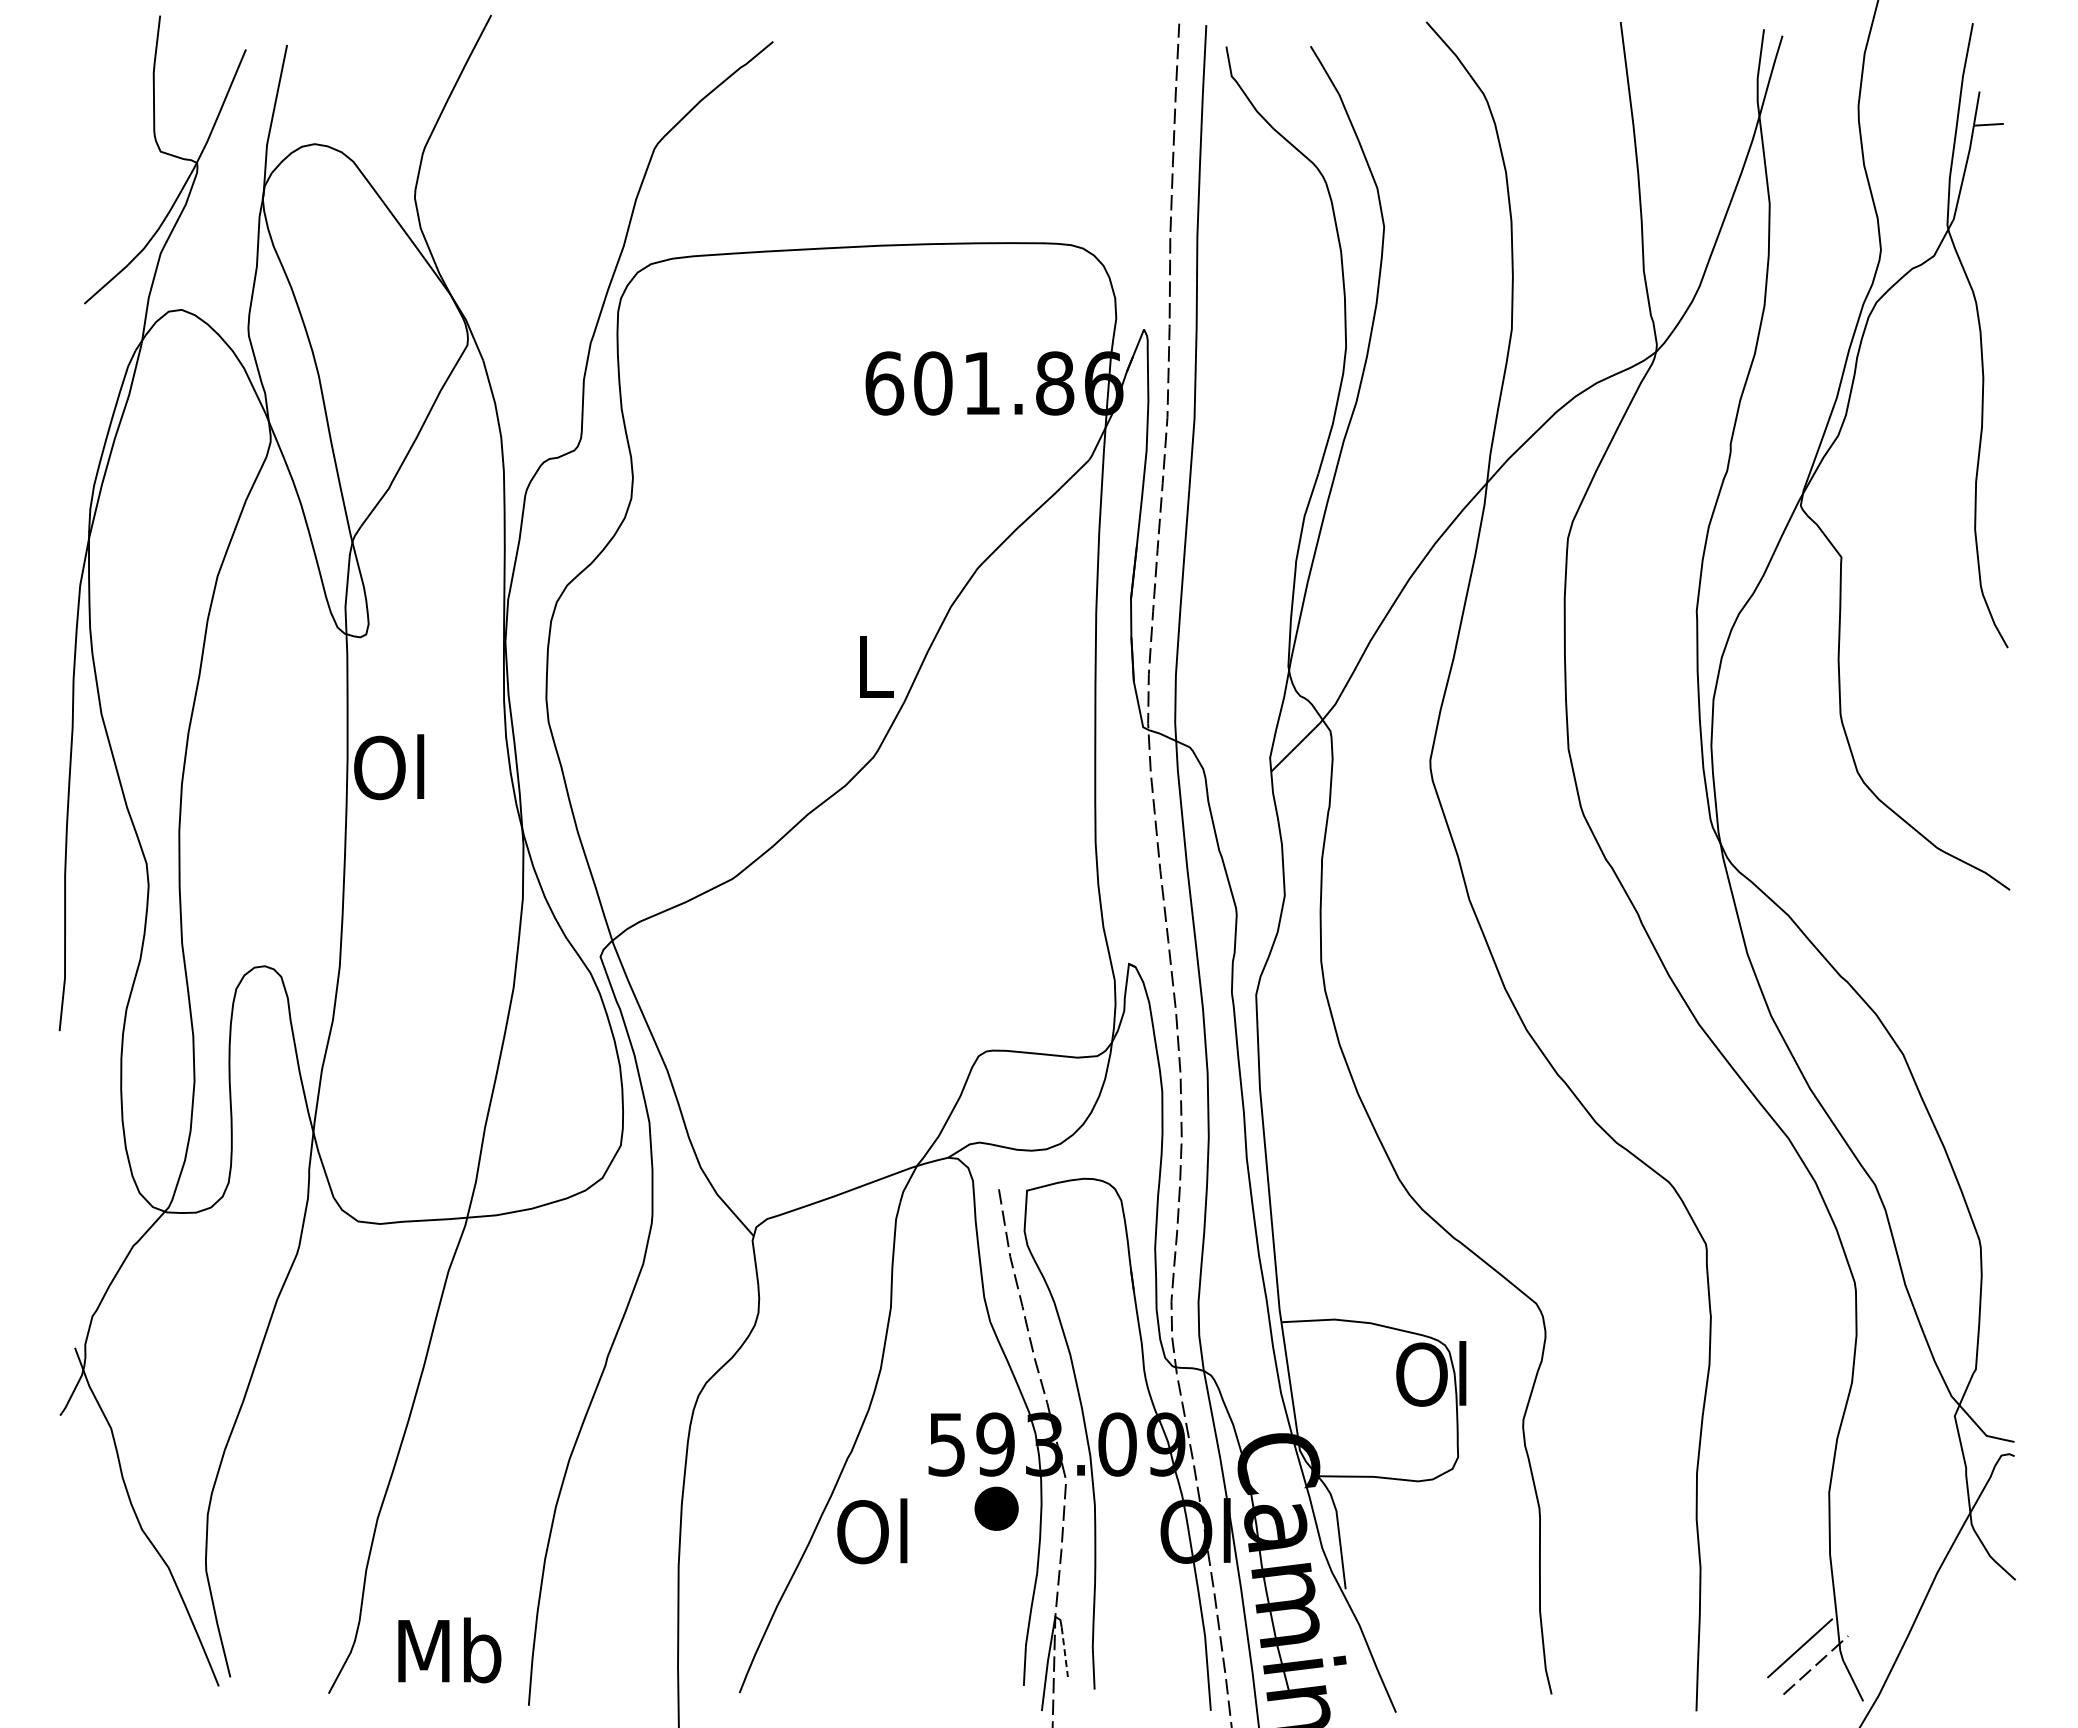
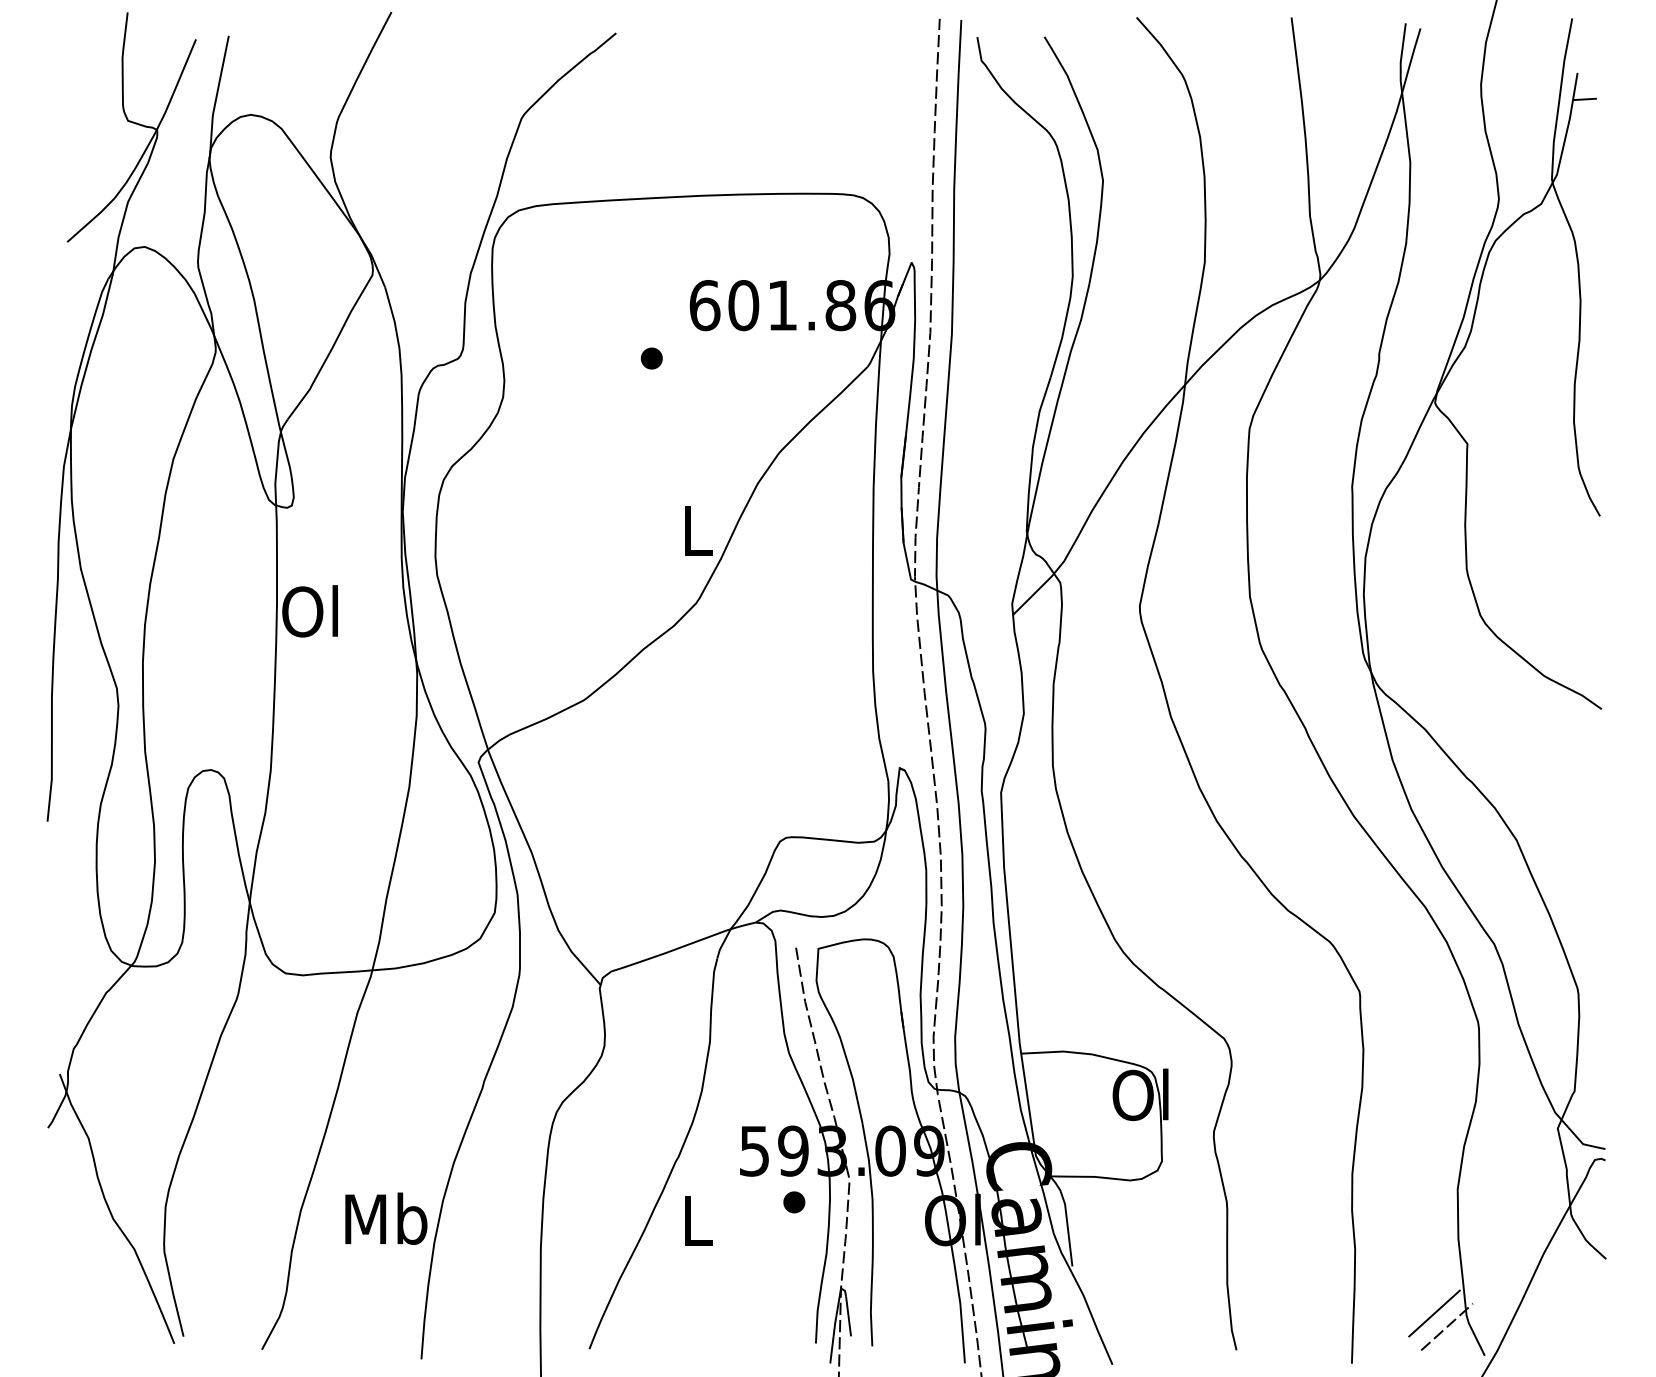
part: (817, 449) -> (651, 358), added
part: (996, 1508) -> (794, 1202), size x0.62
text: (872, 1531) -> (695, 1220), Ol -> L
text: (449, 1650) -> (386, 1218), moved
line: (1064, 1652) -> (848, 1316), dashed -> solid

